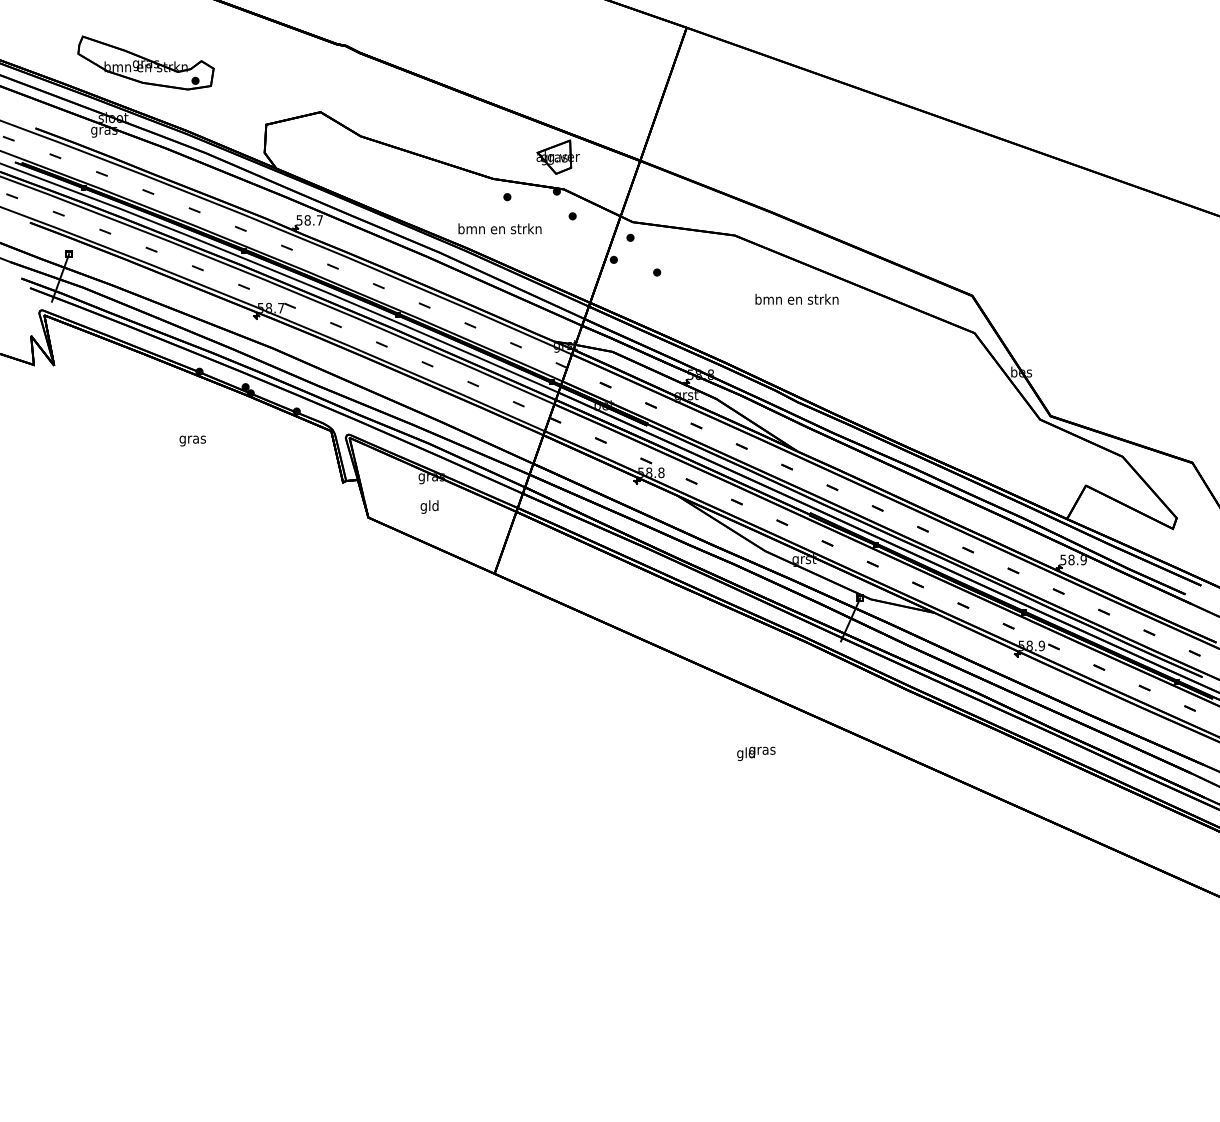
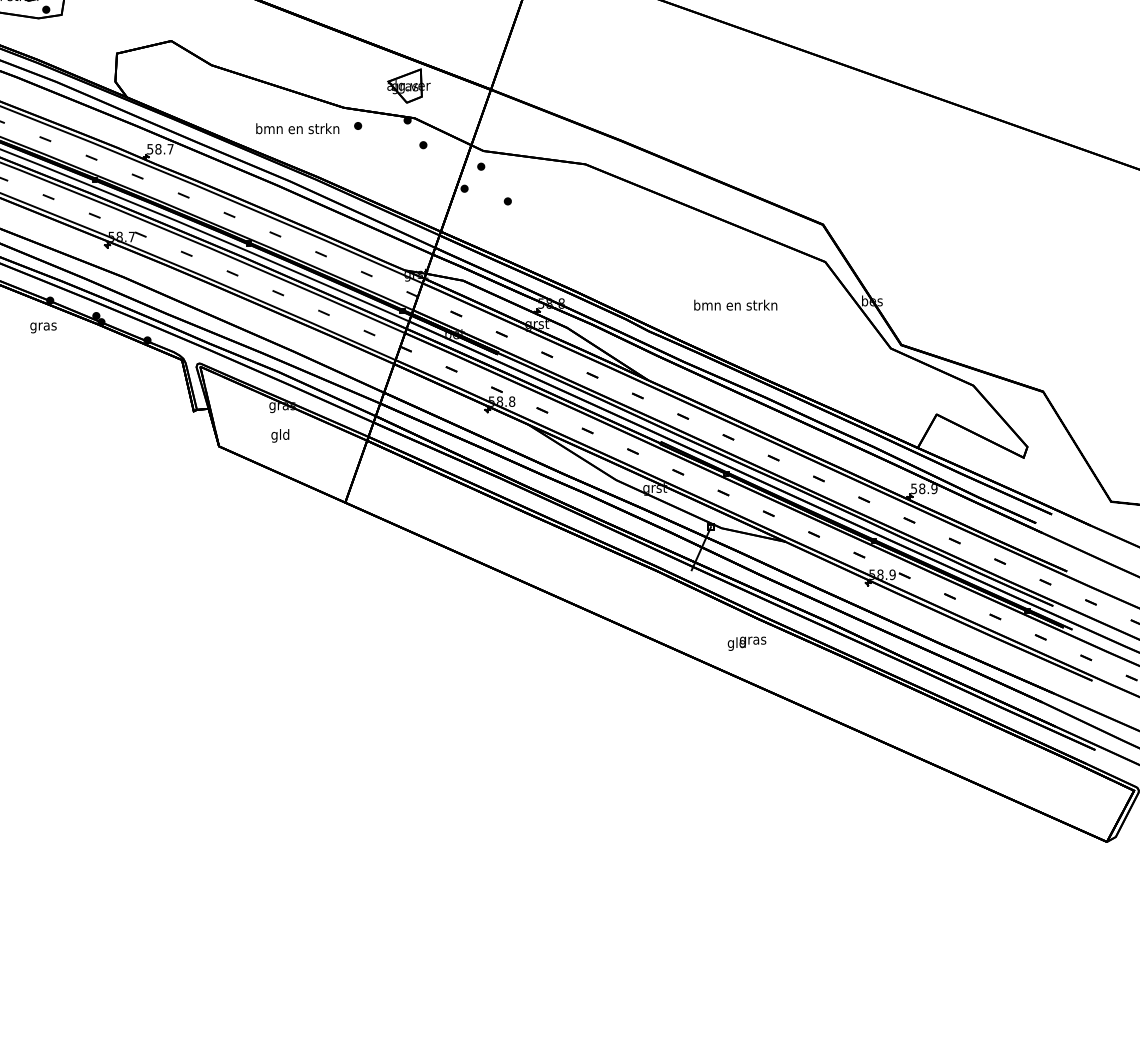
text: (499, 228) -> (297, 128), moved
text: (796, 299) -> (735, 305), moved
text: (192, 440) -> (43, 327), moved
text: (756, 753) -> (747, 643), moved

